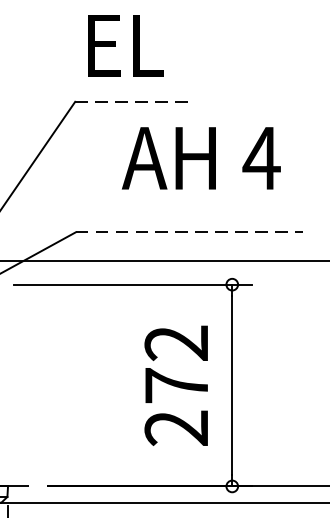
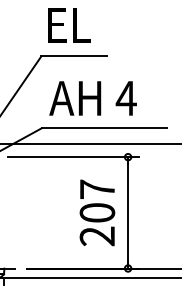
line: (135, 102) -> (74, 56), dashed -> solid
text: (200, 158) -> (92, 98), moved
line: (189, 232) -> (104, 128), dashed -> solid
text: (176, 363) -> (97, 200), 272 -> 207

